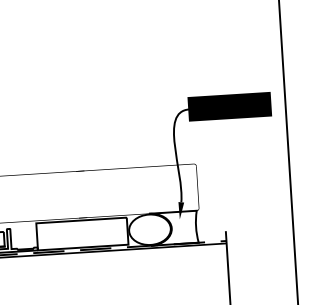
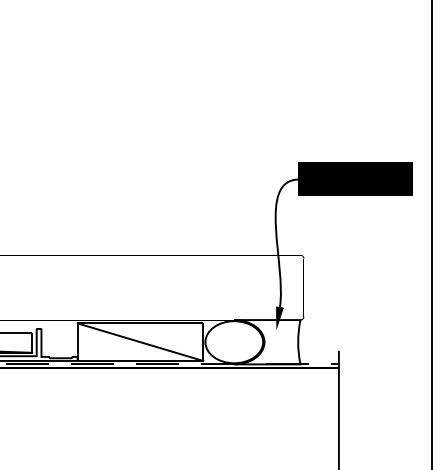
line: (82, 233) -> (140, 341), added

